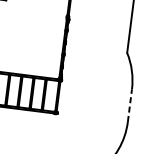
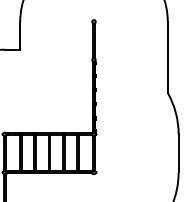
line: (129, 104) -> (178, 152), dashed -> solid

